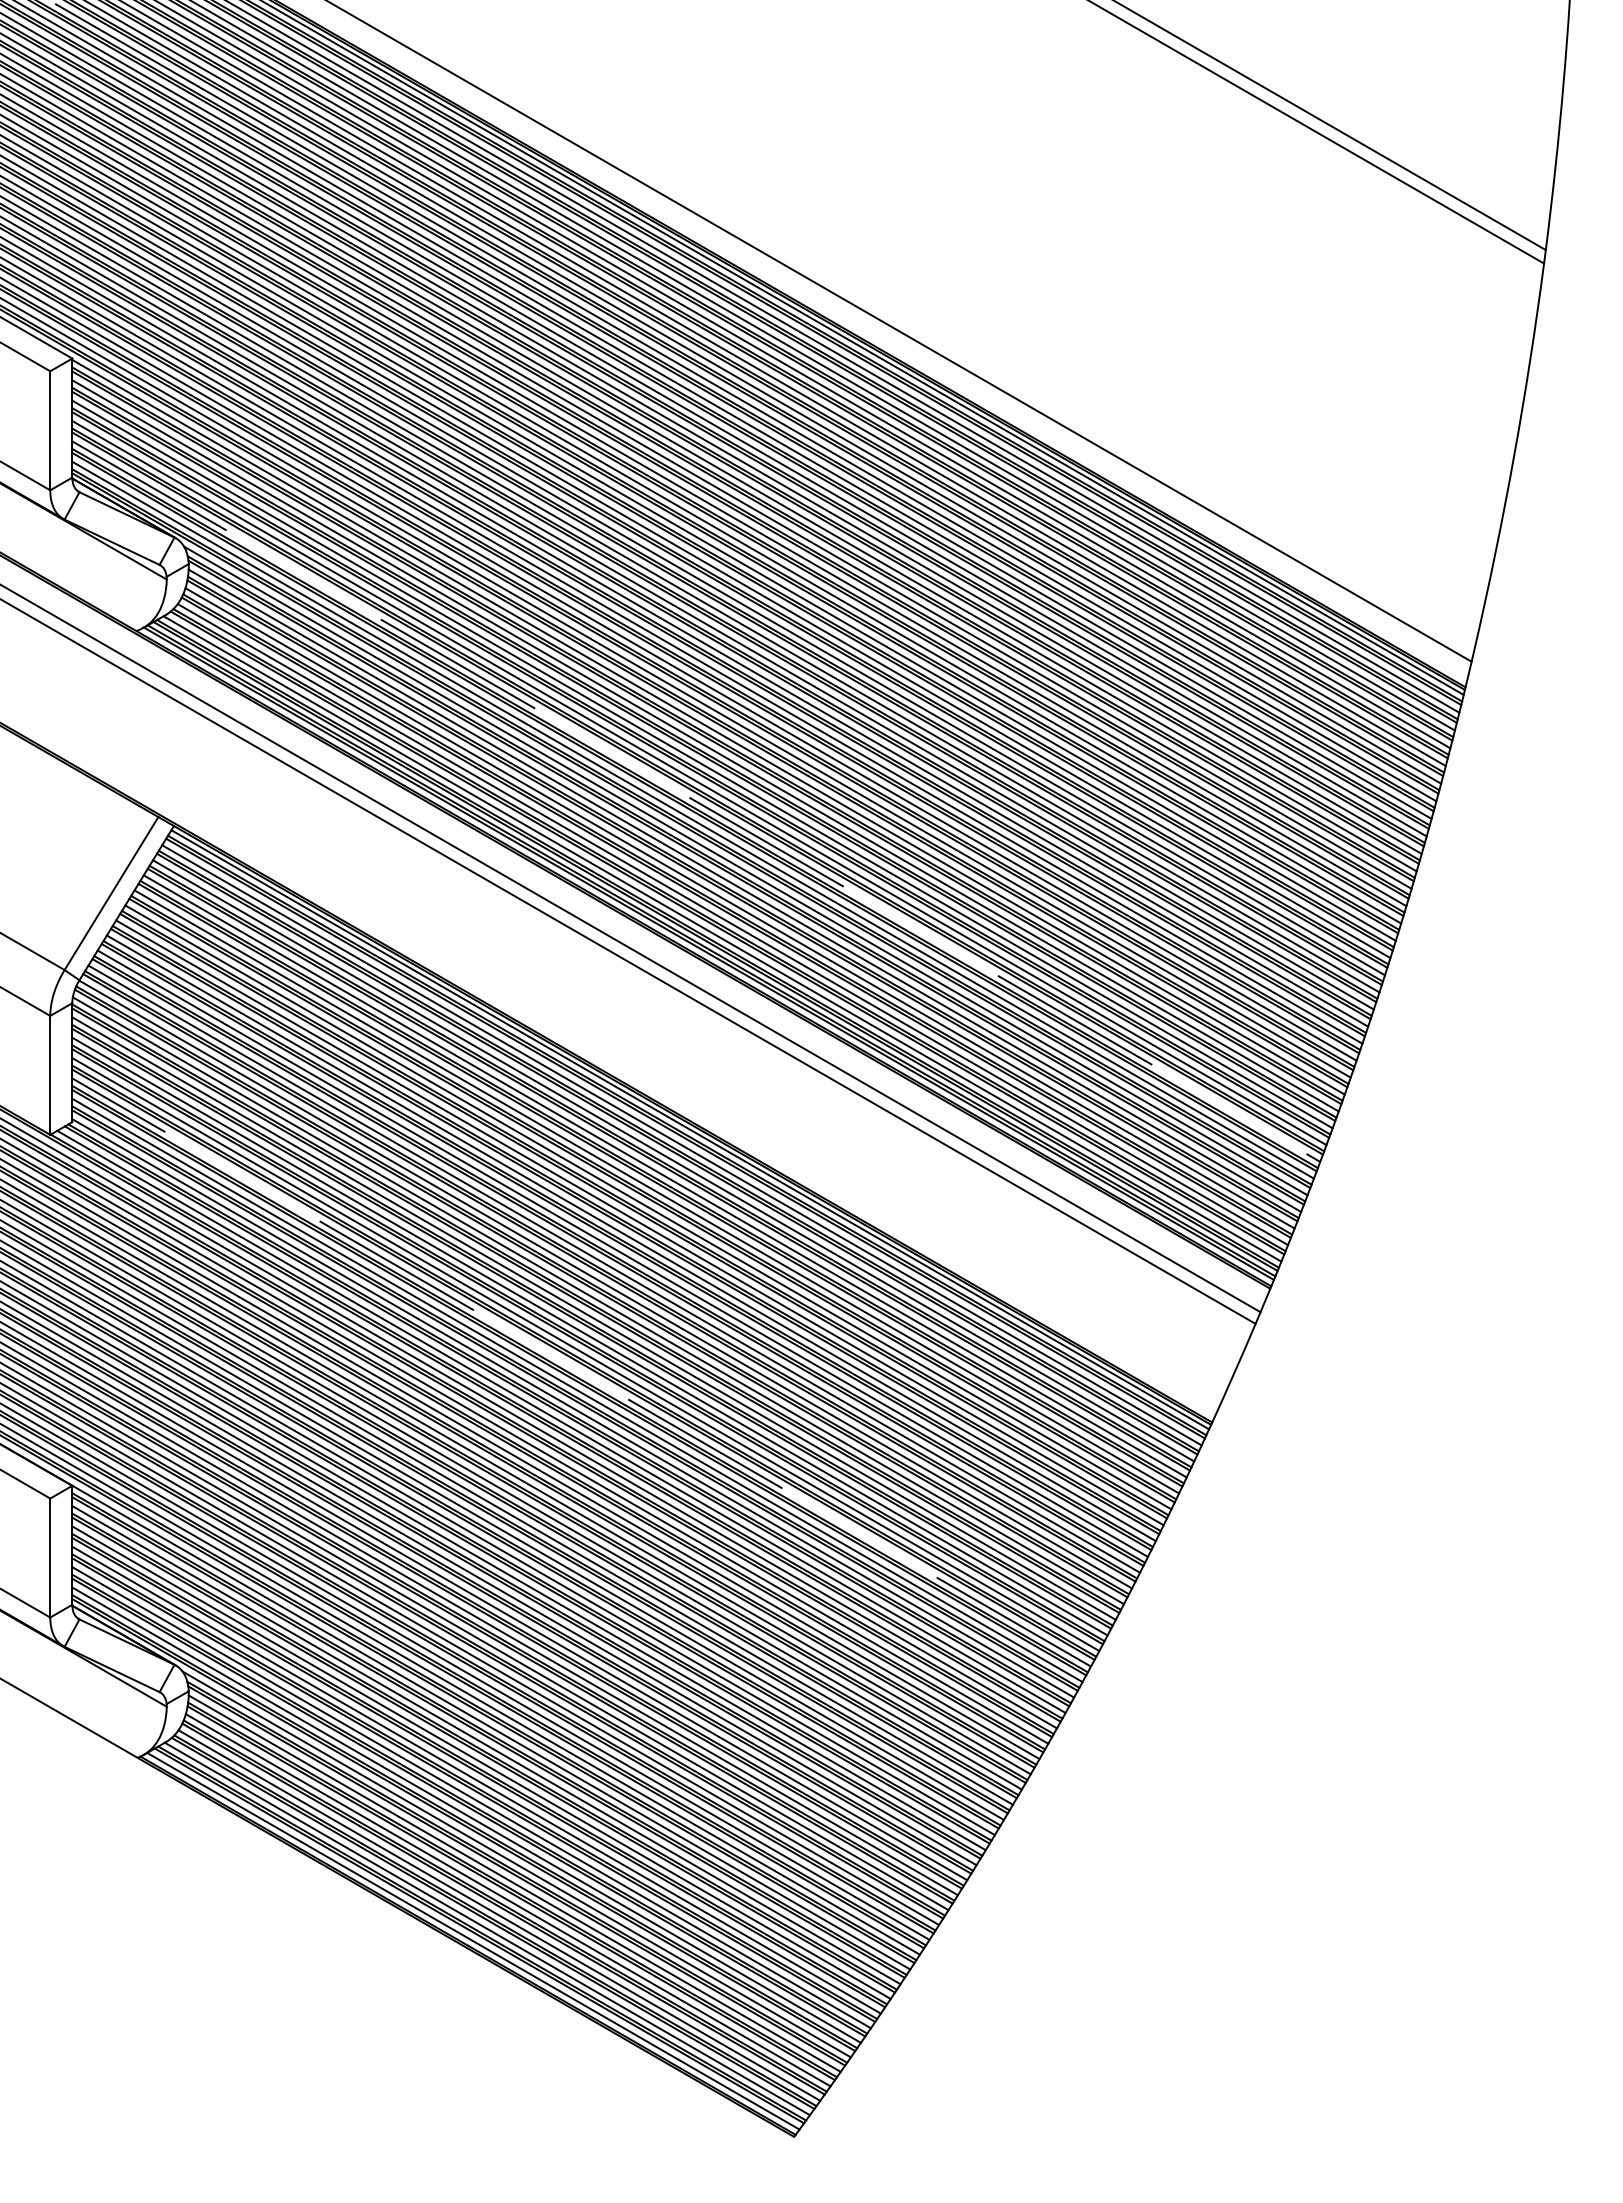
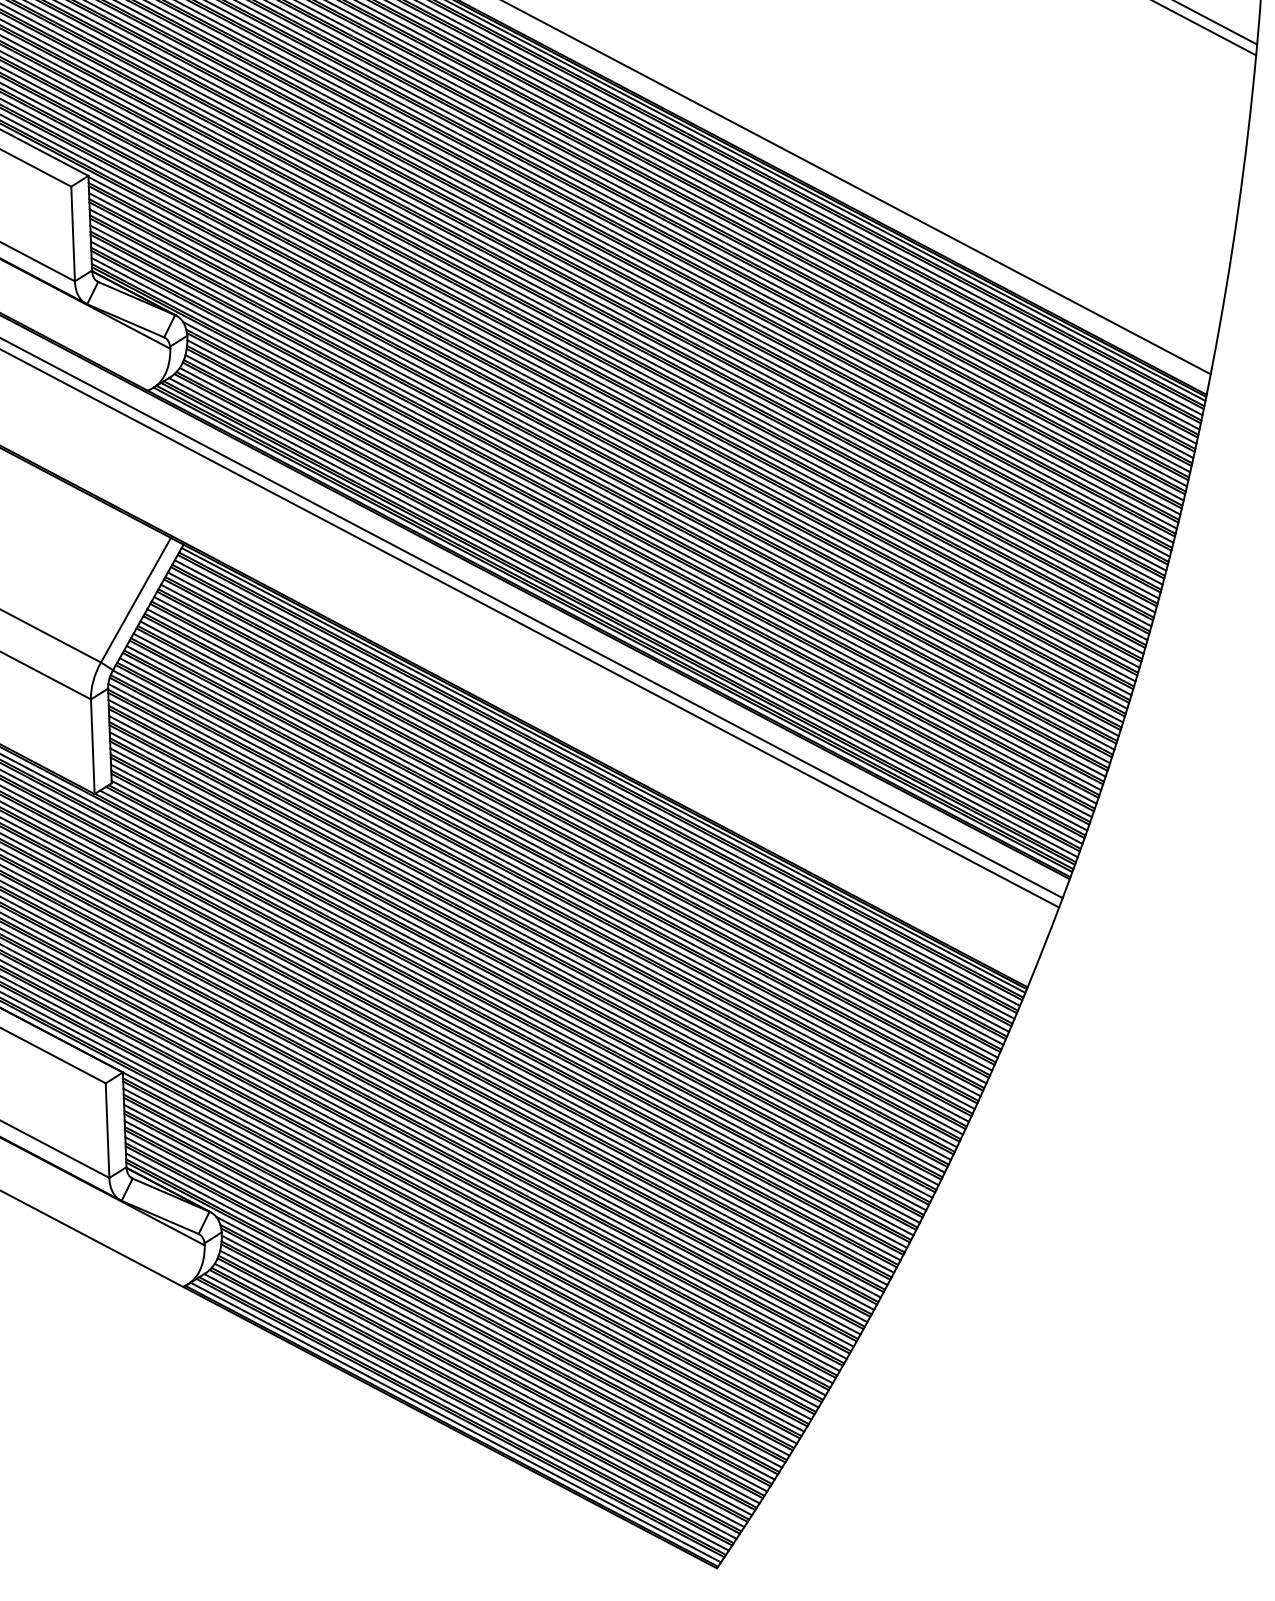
line: (696, 801) -> (598, 509), dashed -> solid
line: (581, 1372) -> (524, 966), dashed -> solid

